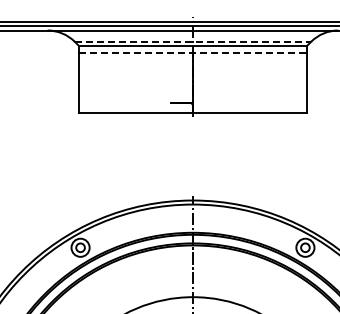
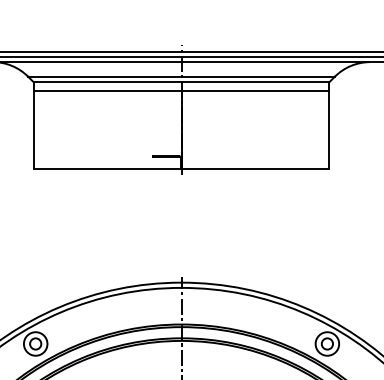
line: (193, 41) -> (182, 76), dashed -> solid
line: (192, 52) -> (180, 90), dashed -> solid

